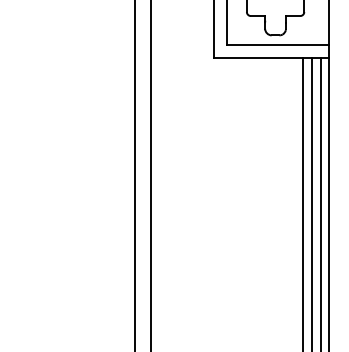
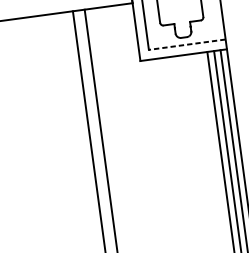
line: (278, 45) -> (187, 44), solid -> dashed

